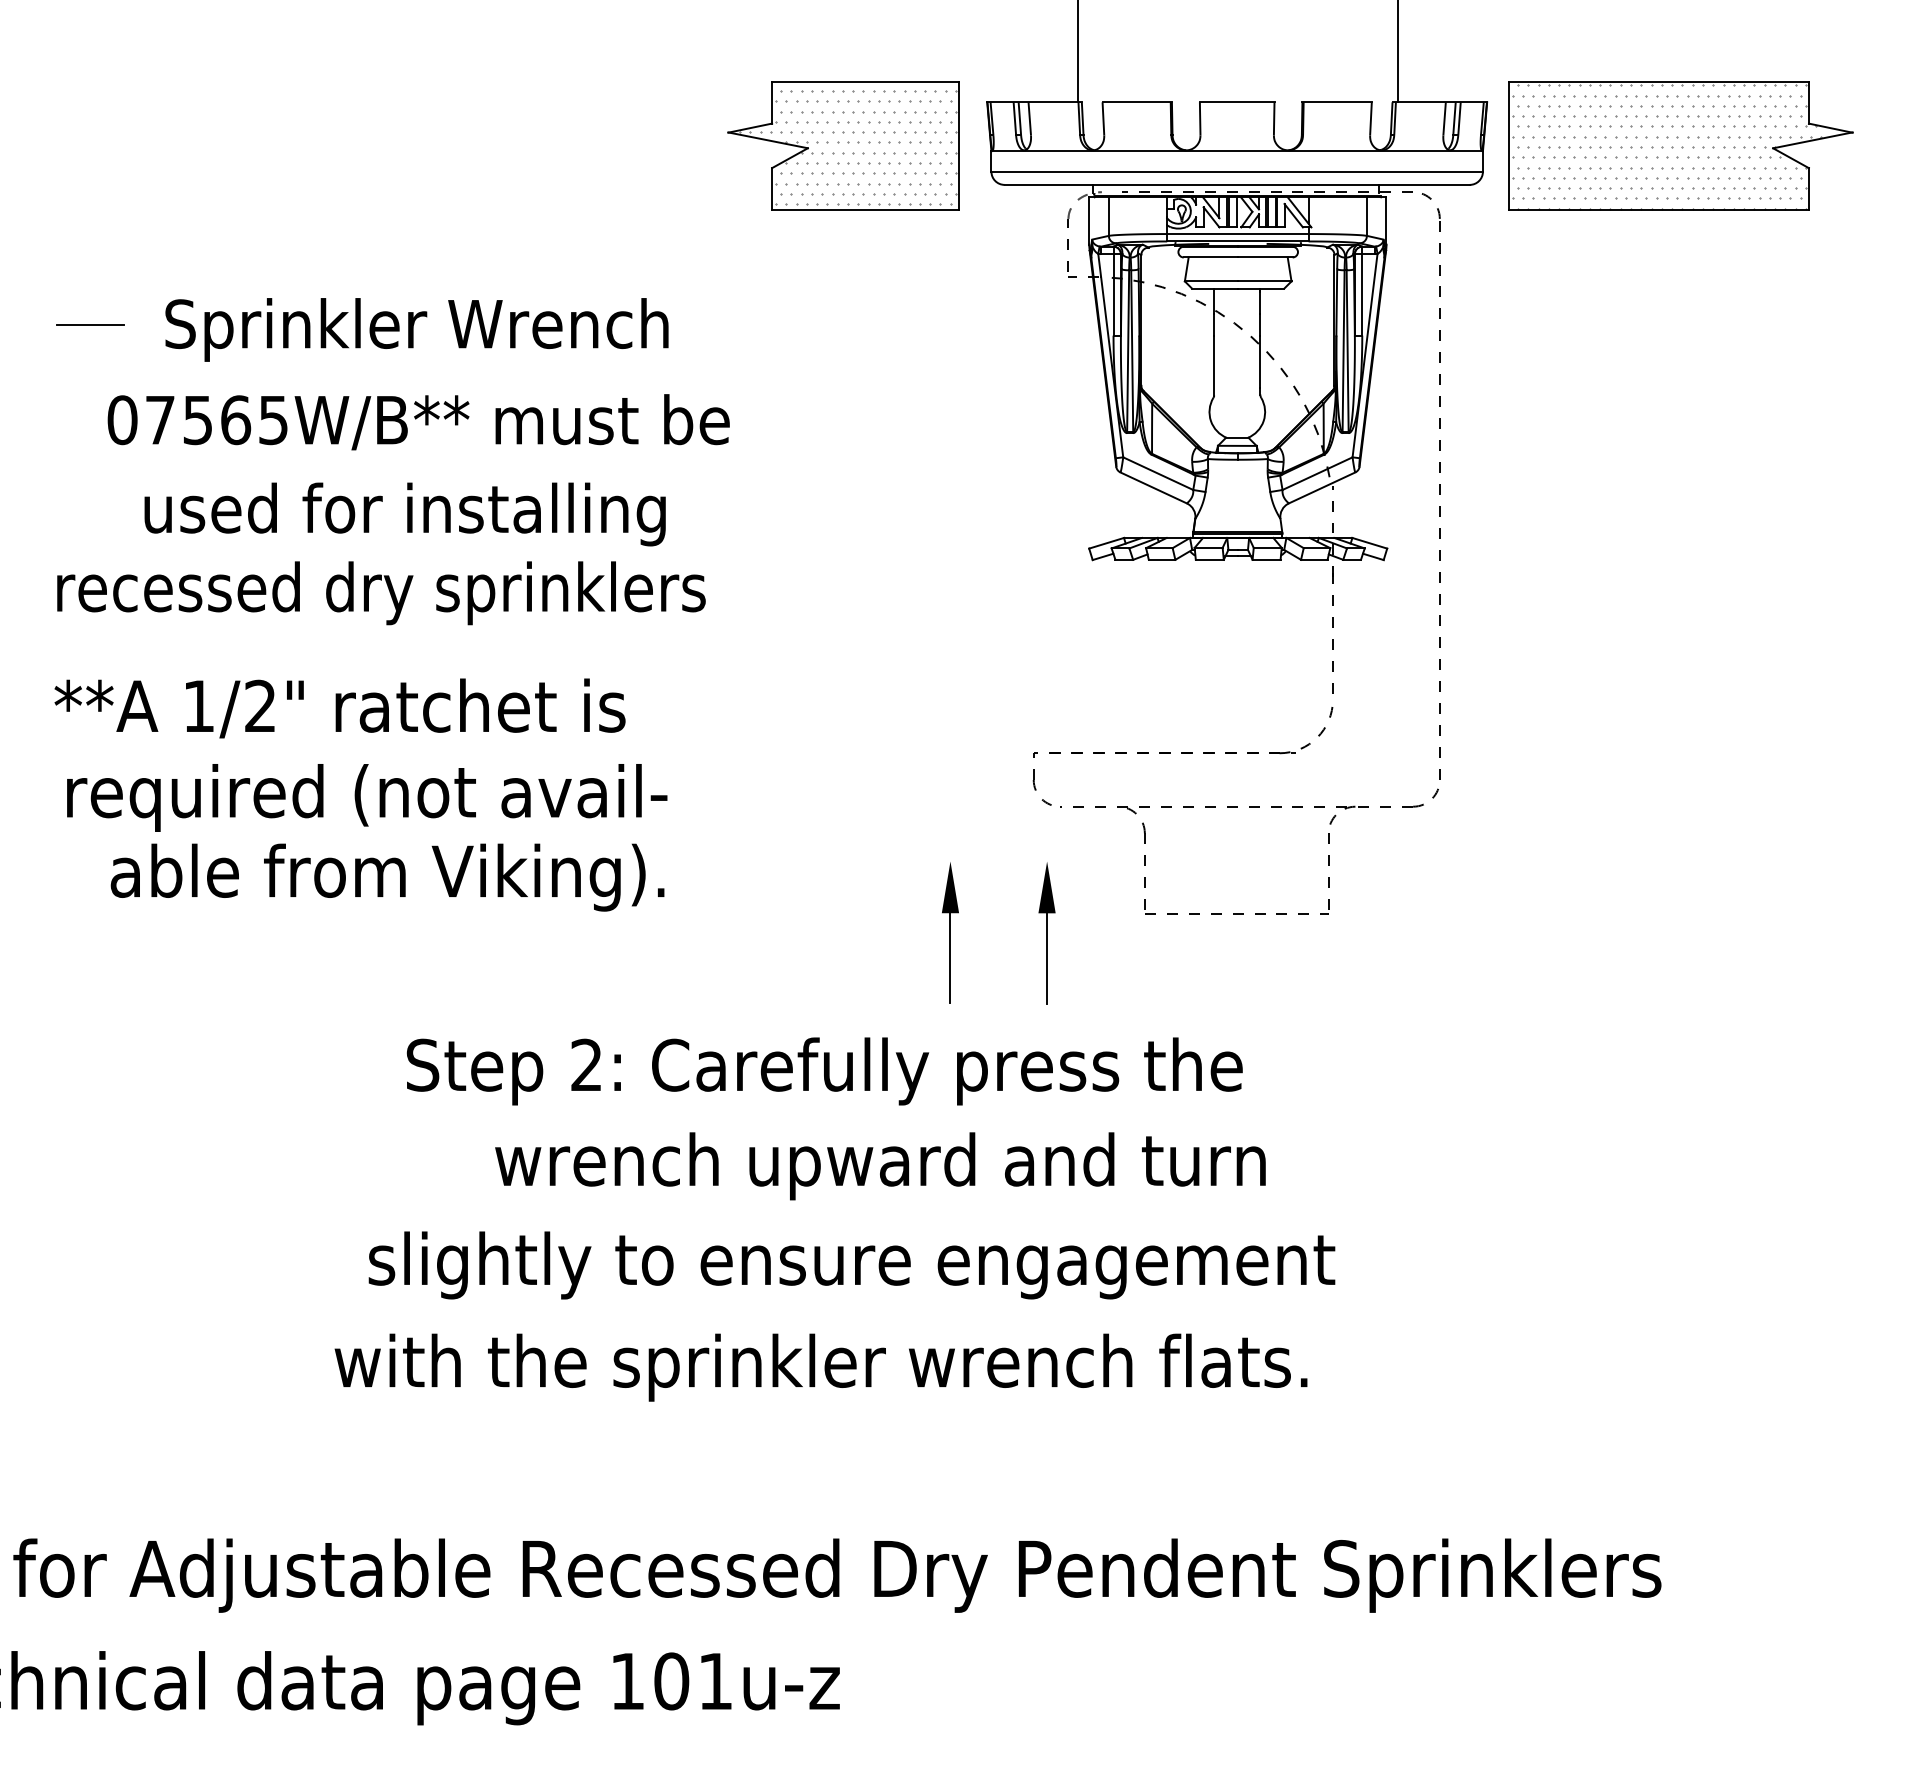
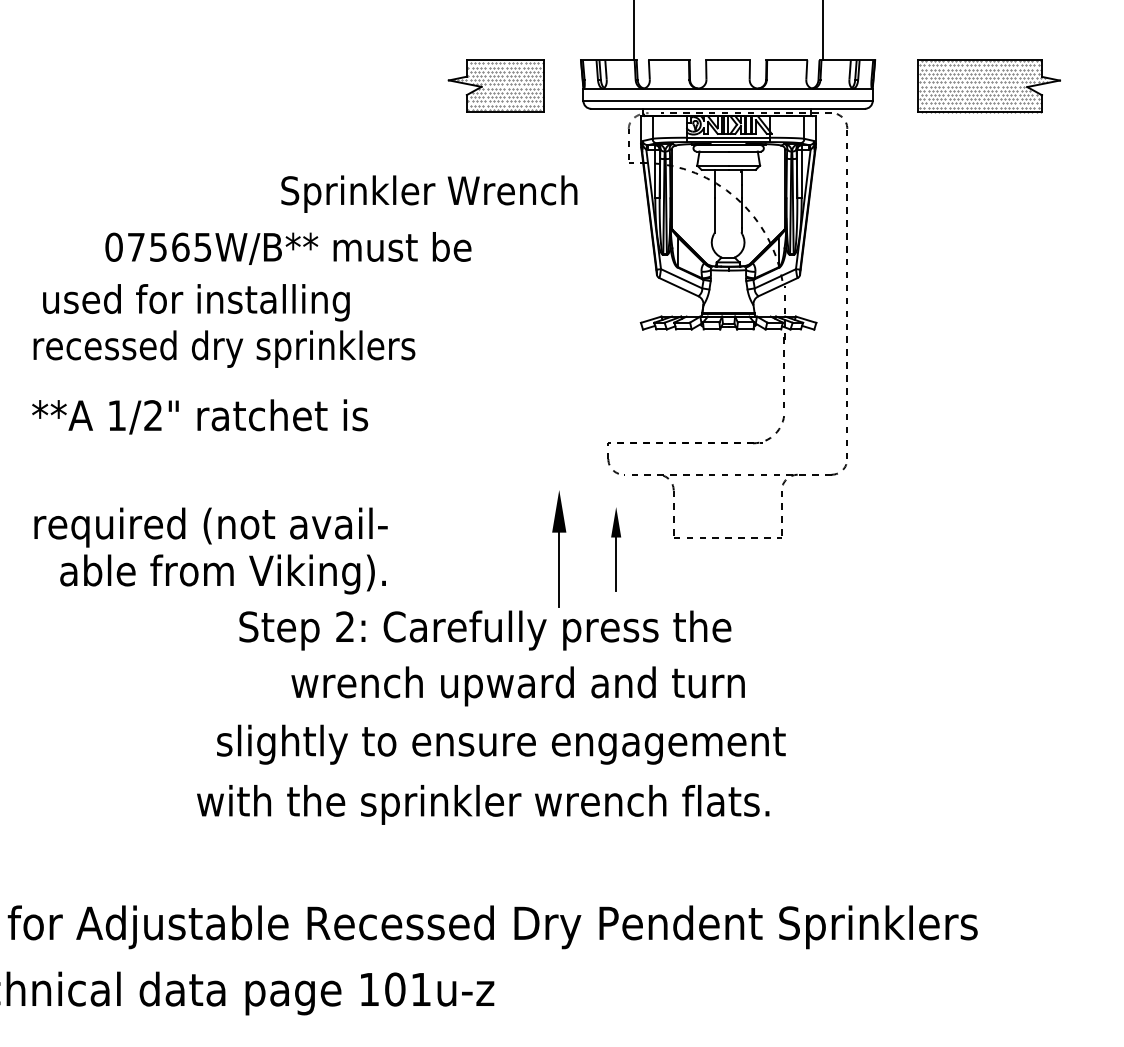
part: (842, 145) -> (495, 85), size x0.7
part: (1681, 146) -> (989, 86), size x0.7
line: (89, 325) -> (52, 191), removed
text: (417, 328) -> (429, 193), moved
text: (418, 422) -> (288, 248), moved
text: (405, 513) -> (196, 302), moved
text: (366, 836) -> (210, 550), moved
part: (950, 933) -> (559, 549), size x1.4

